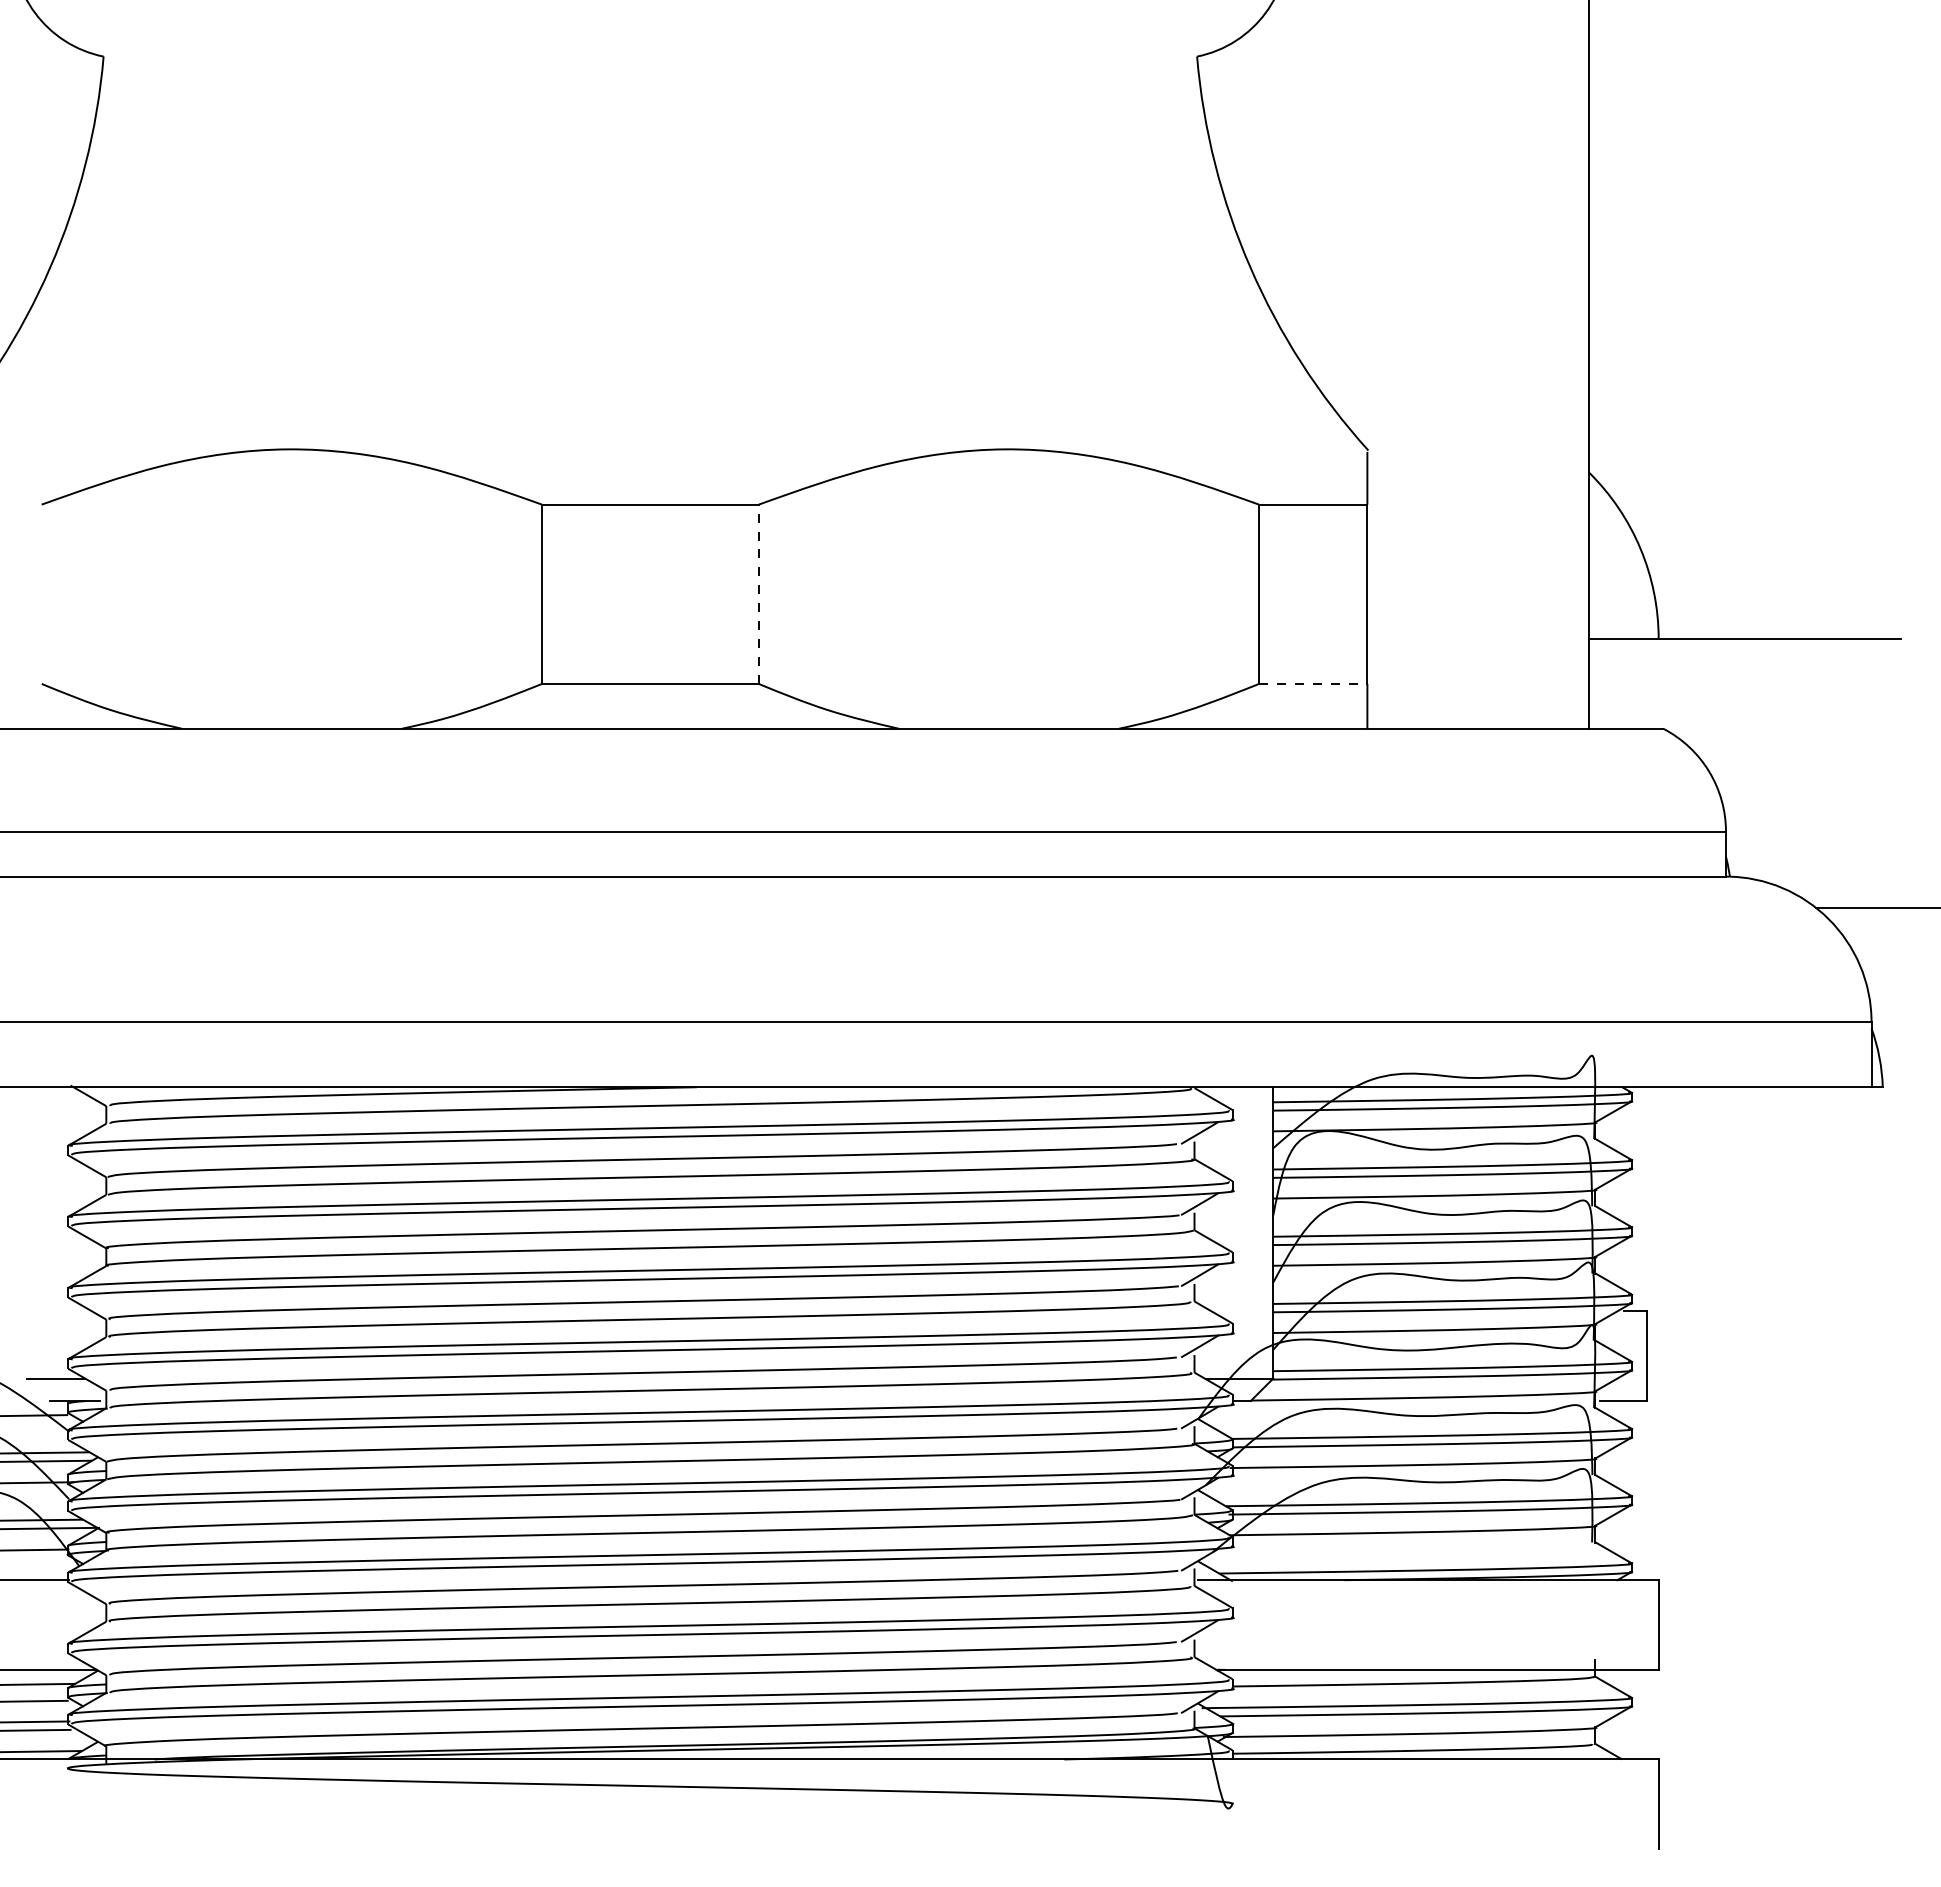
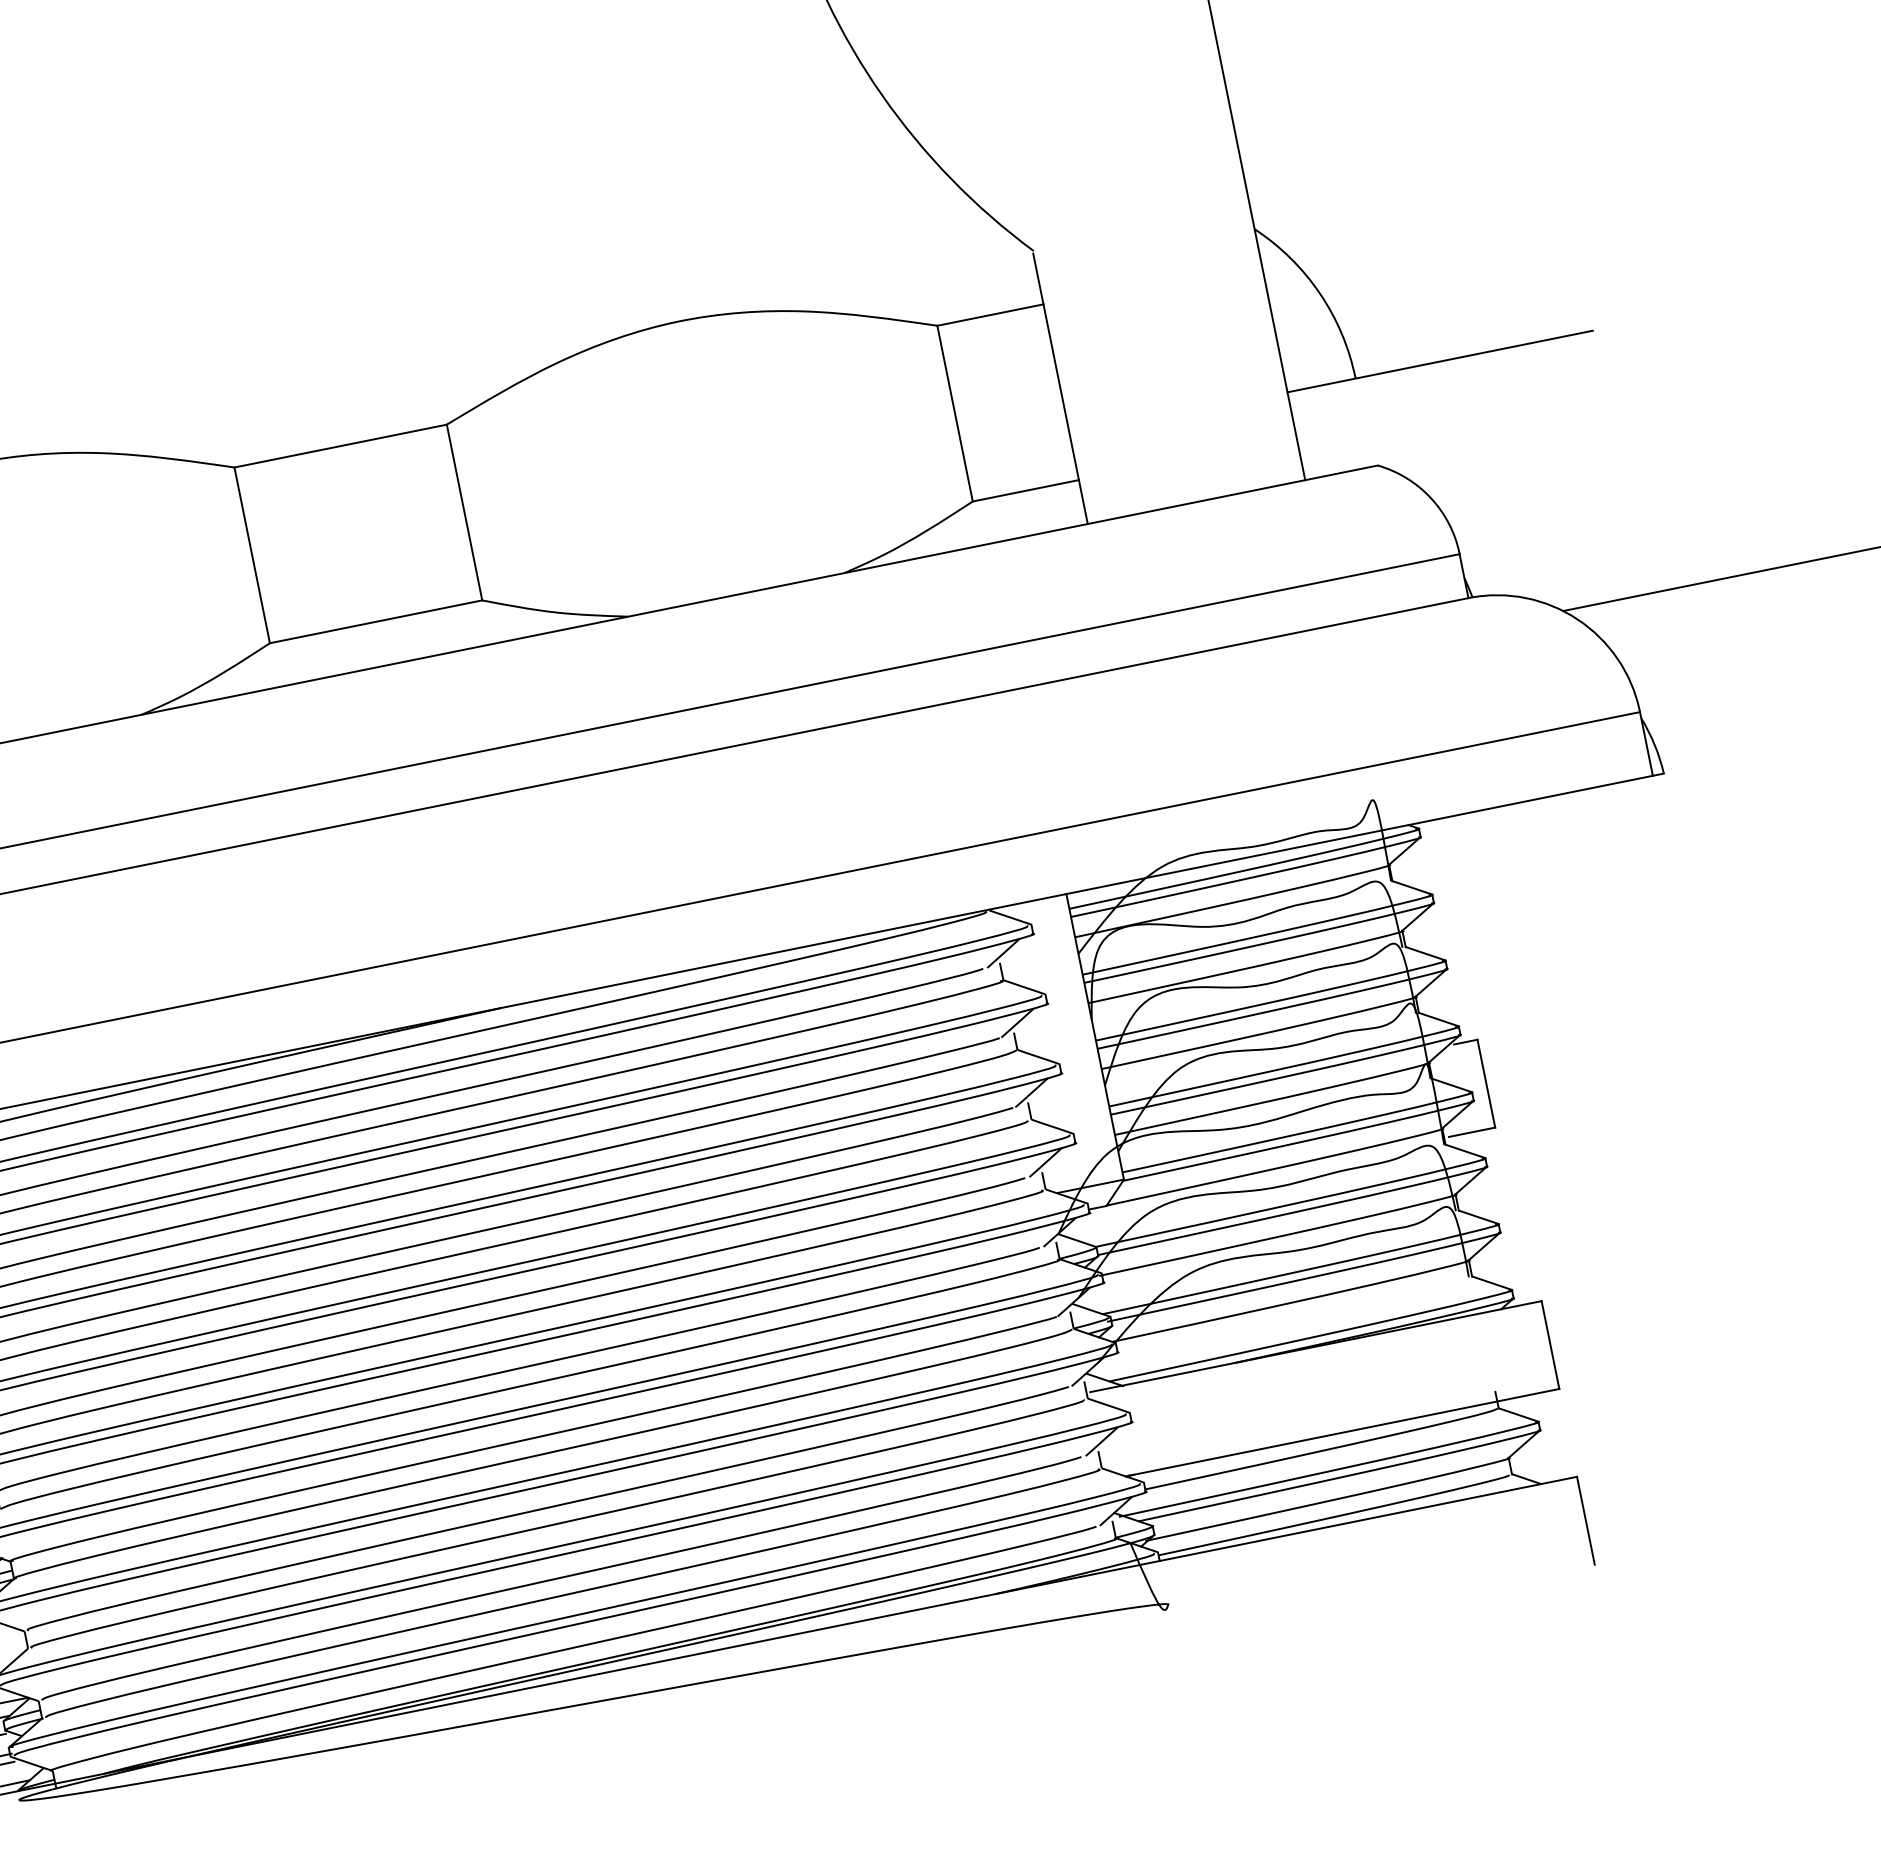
line: (758, 594) -> (464, 512), dashed -> solid
line: (1313, 683) -> (1026, 490), dashed -> solid

